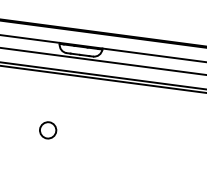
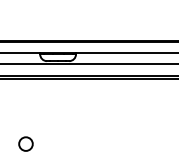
circle: (47, 129) -> (25, 143), moved

